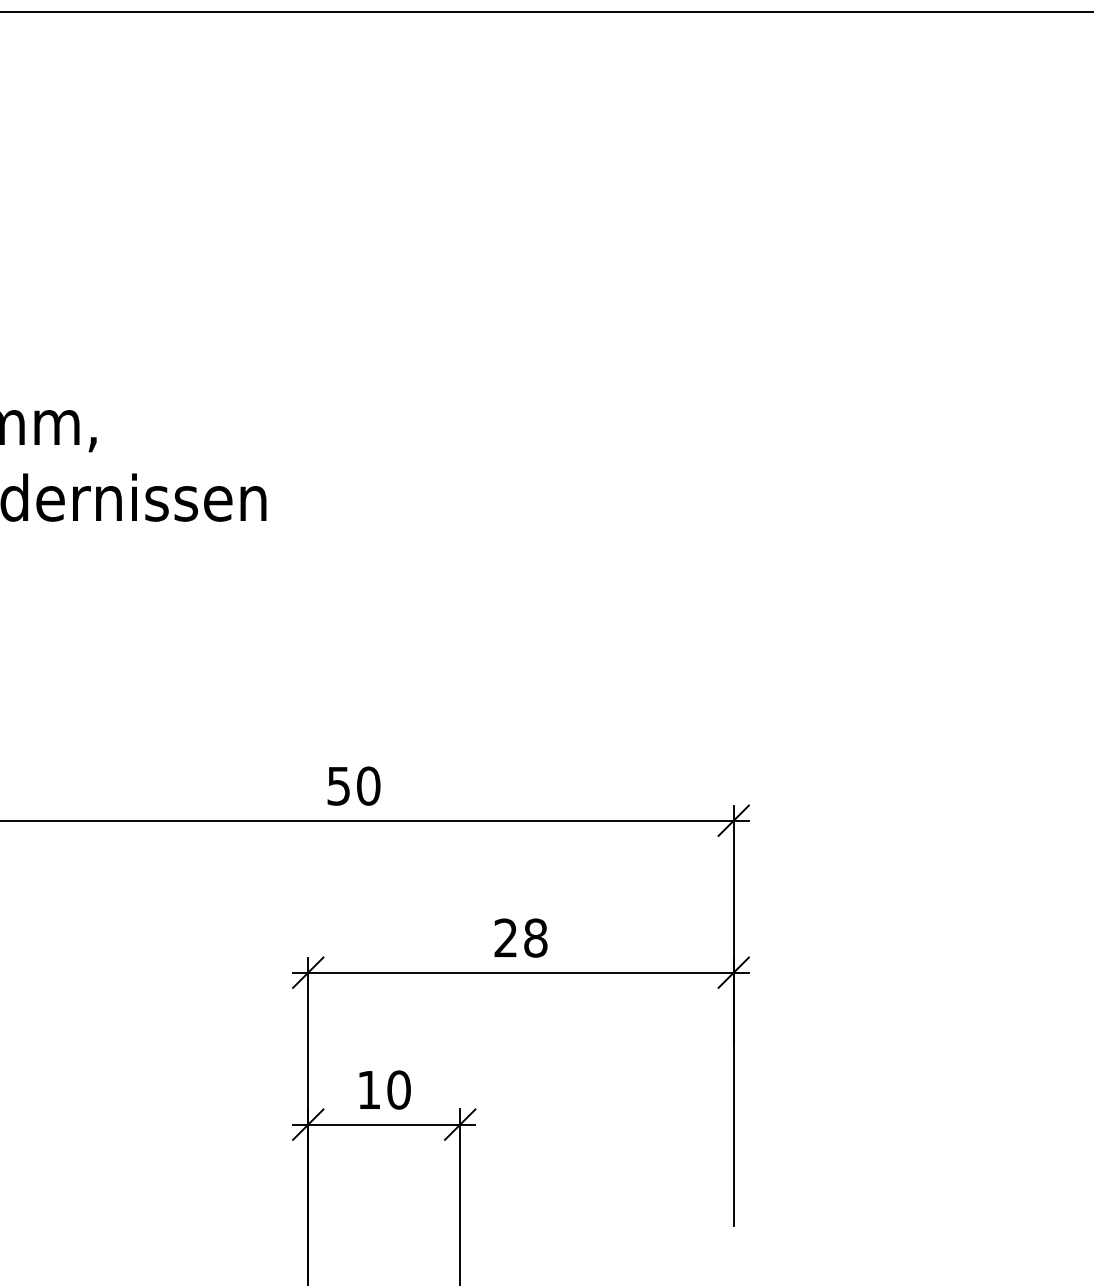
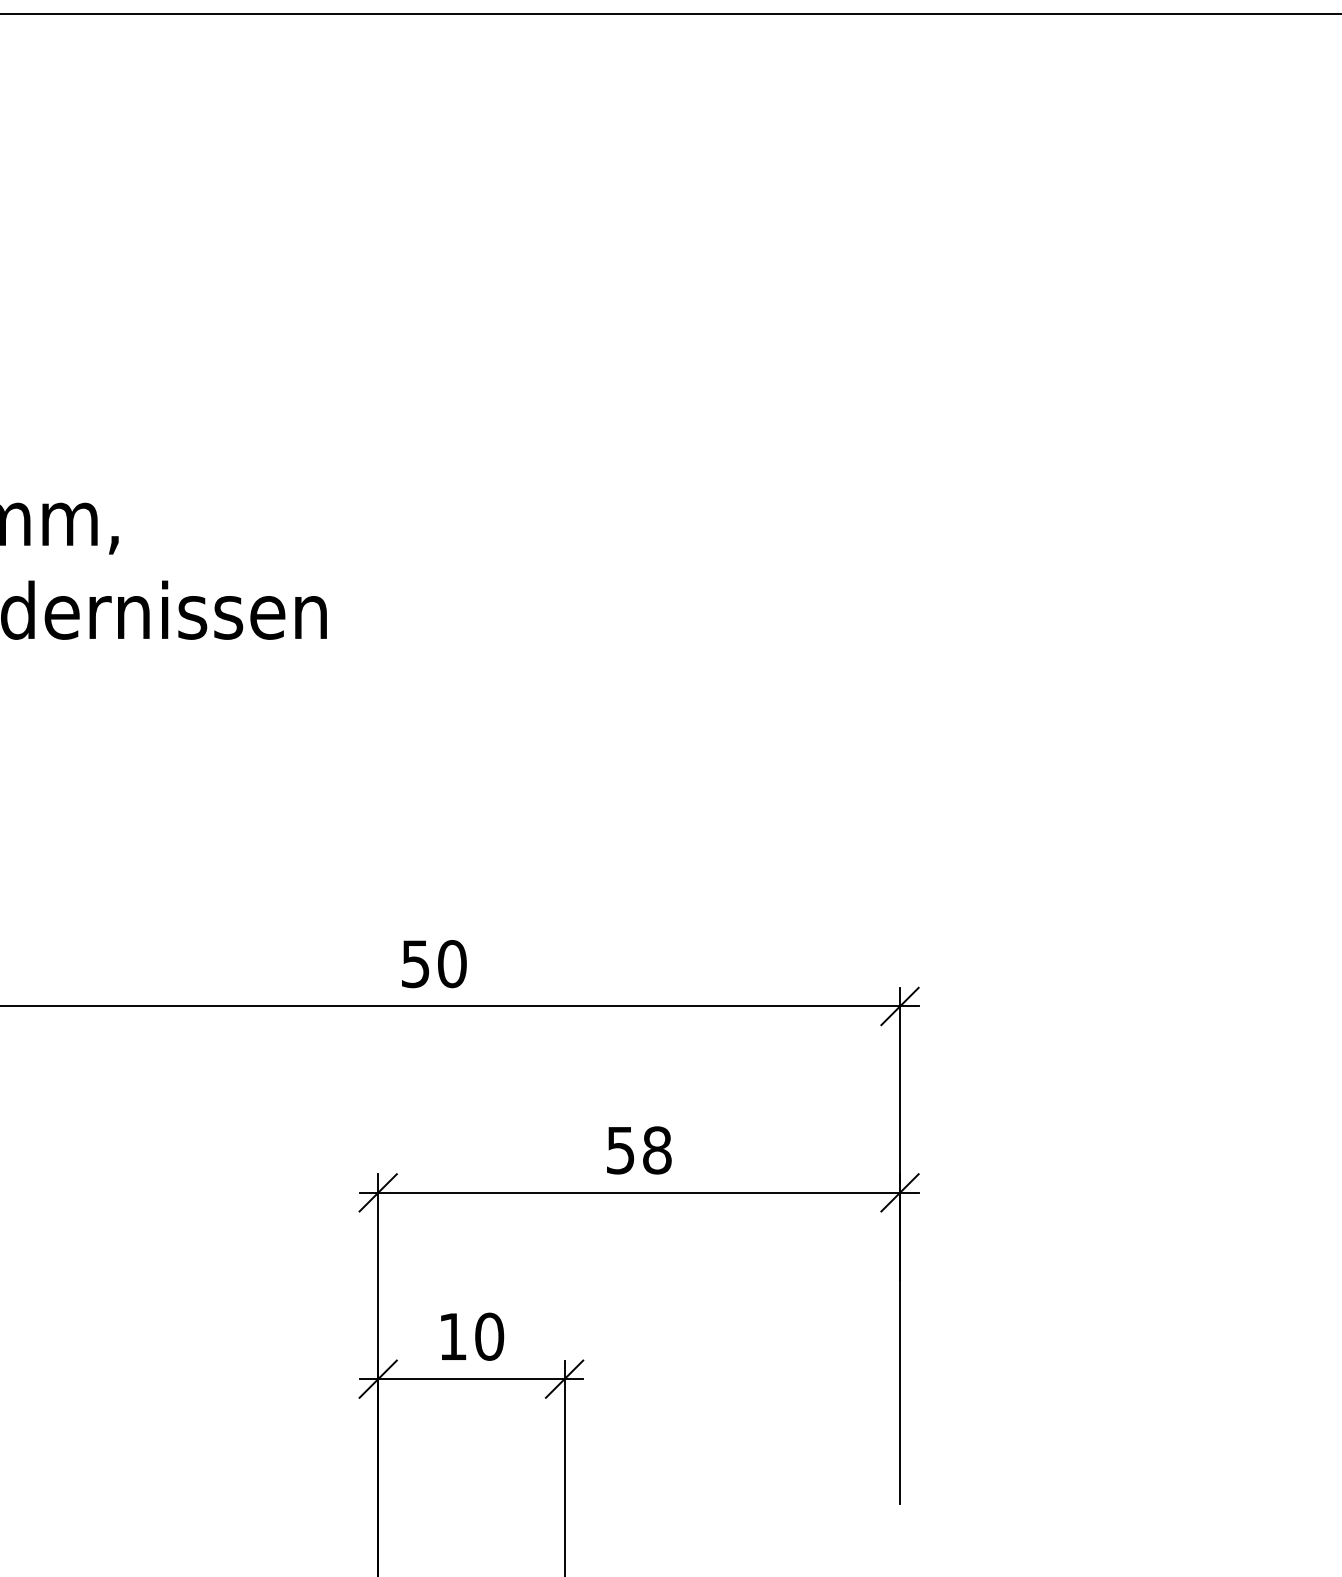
text: (505, 937) -> (620, 1149), 28 -> 58

